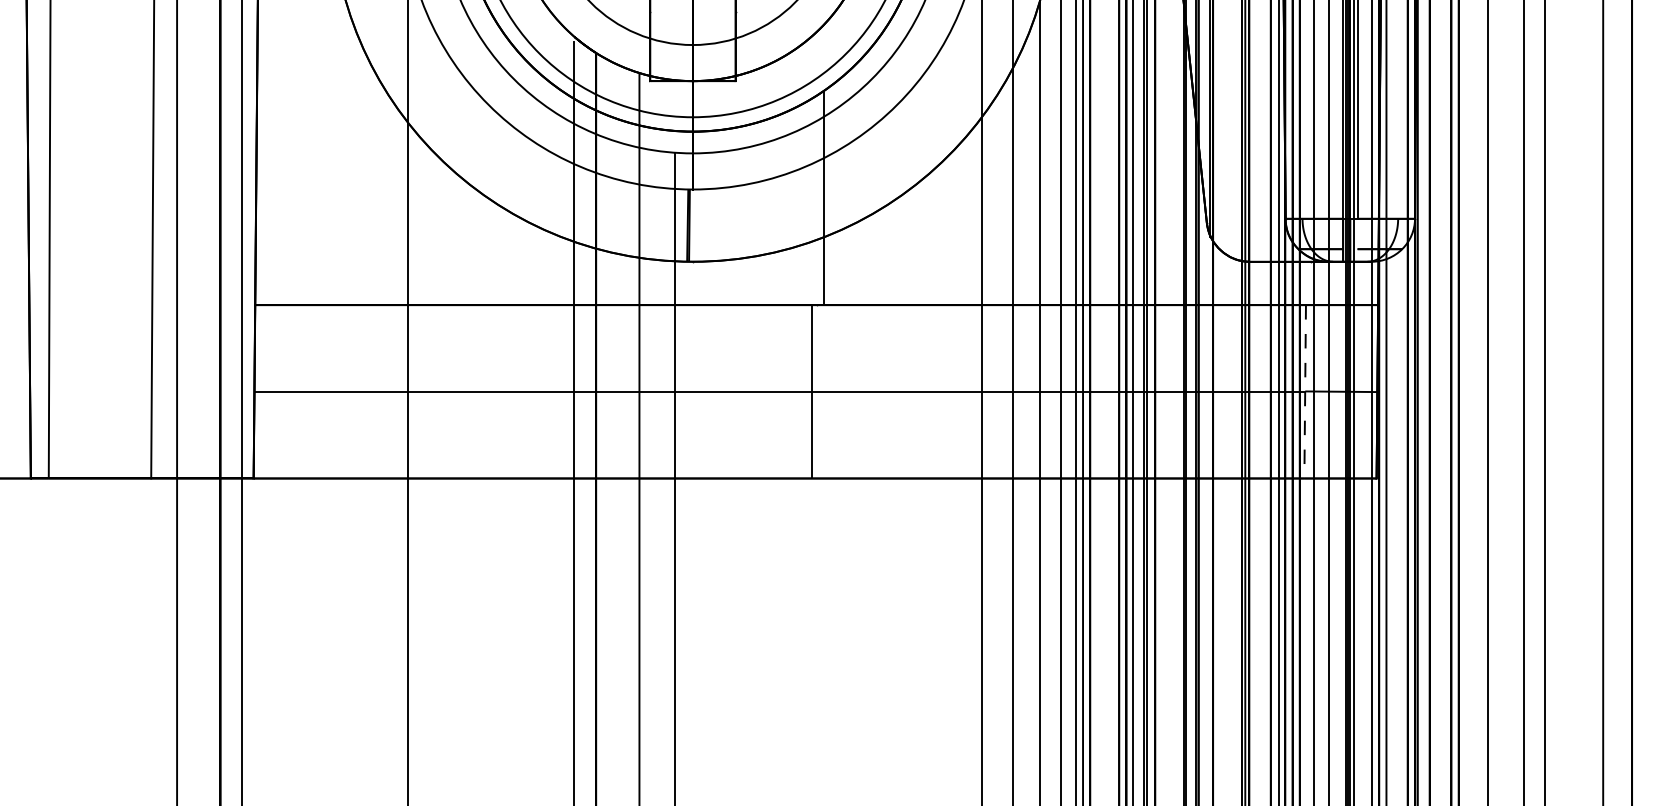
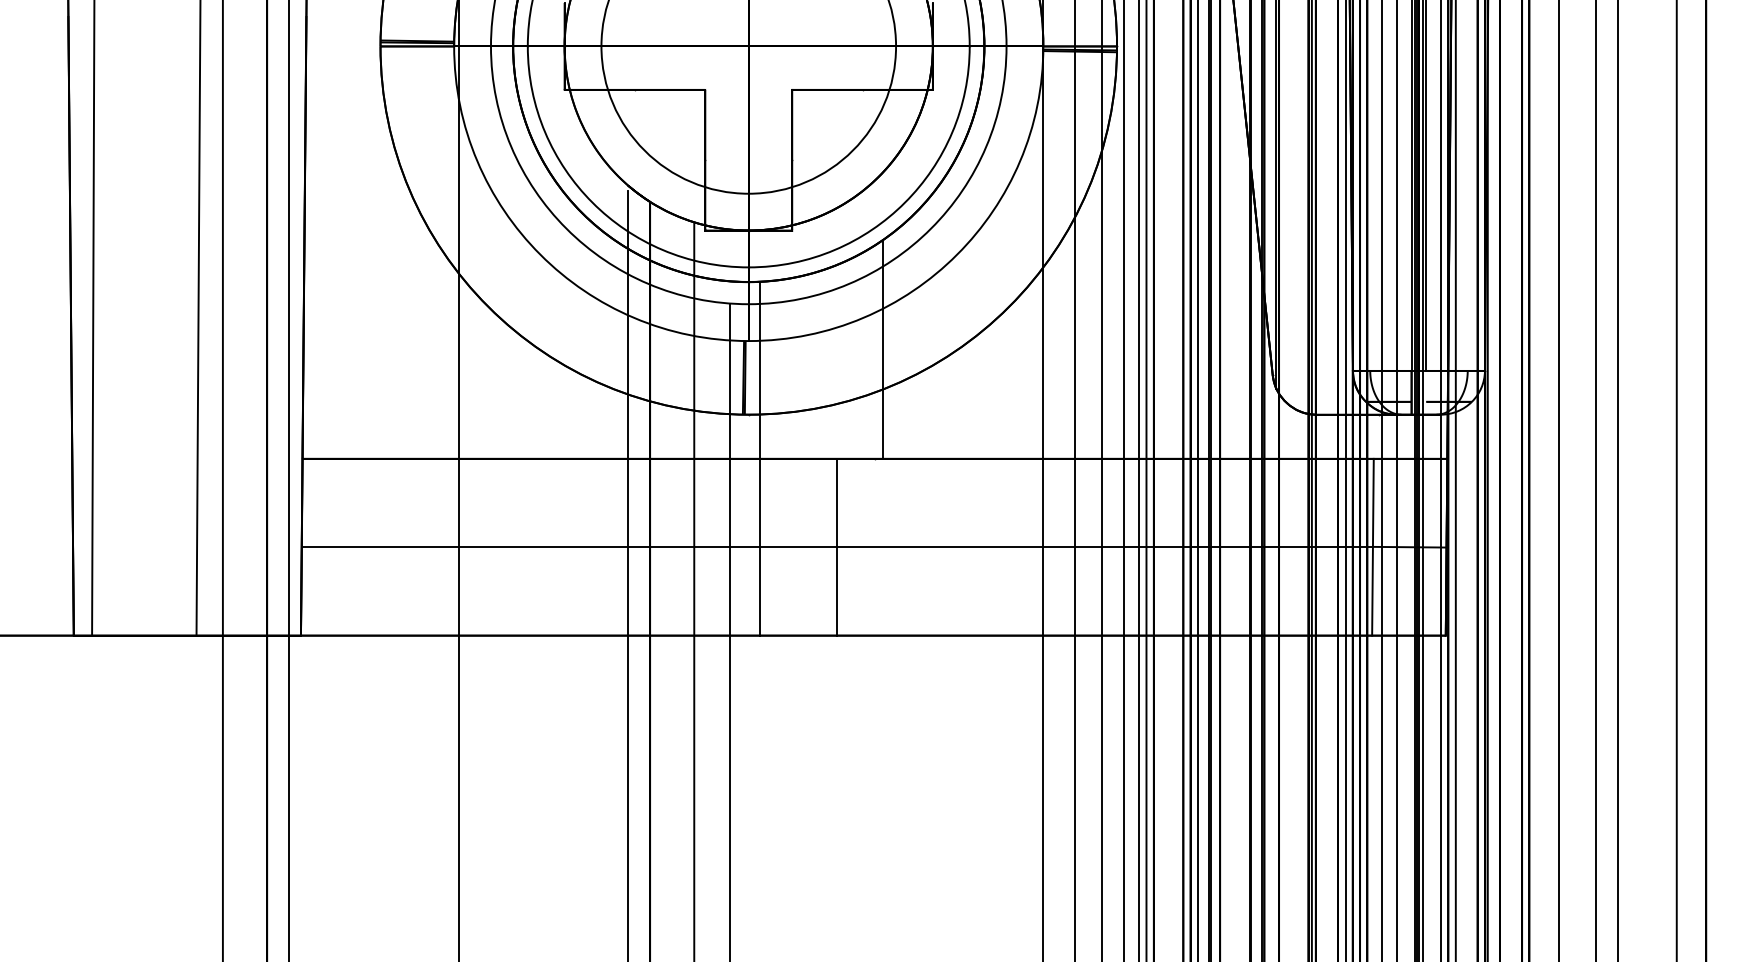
line: (703, 304) -> (759, 458), added
line: (812, 391) -> (837, 546), moved
line: (1304, 392) -> (1372, 547), dashed -> solid

